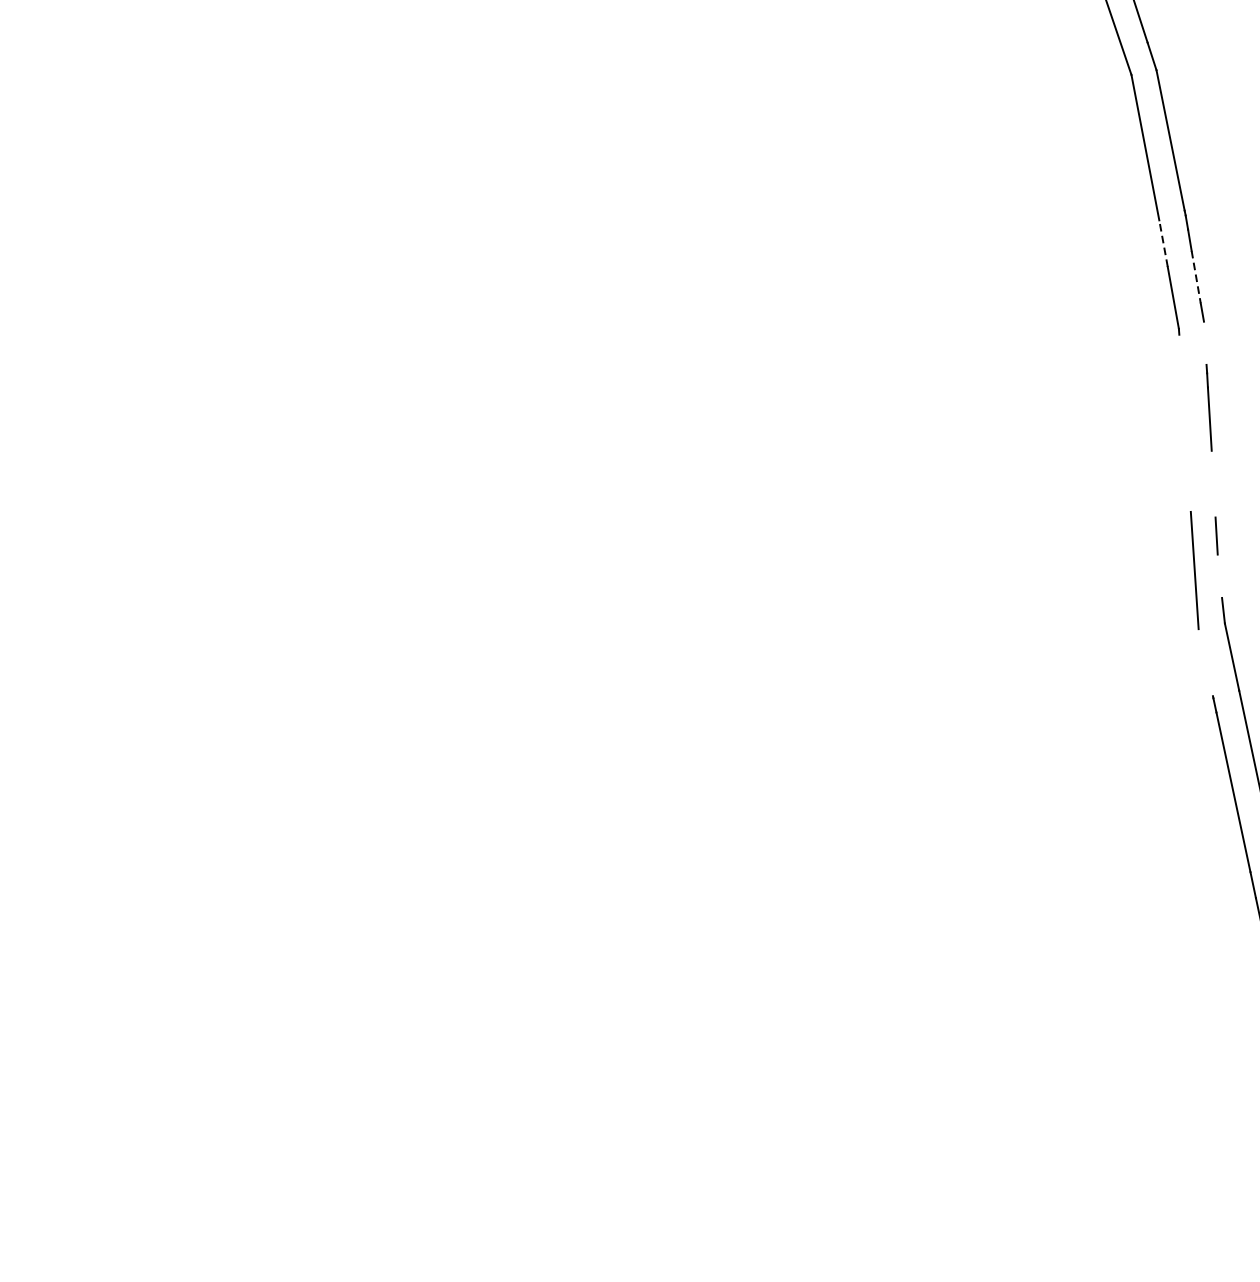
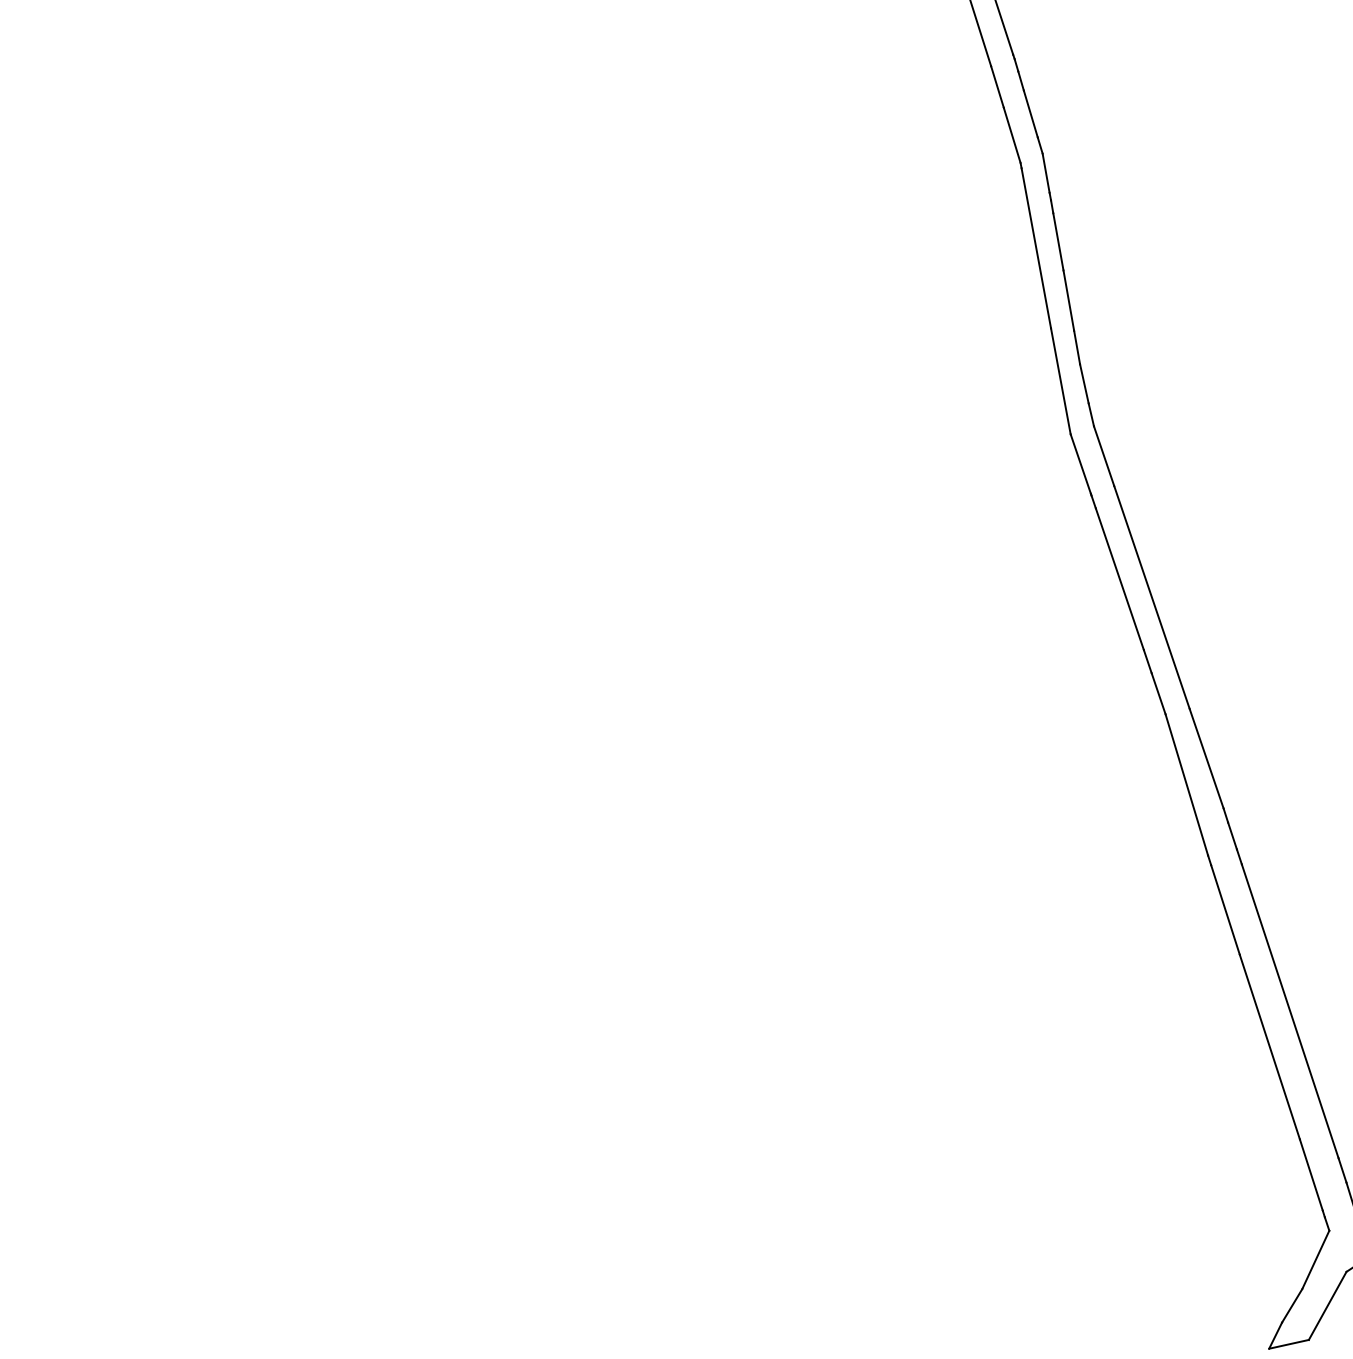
line: (1163, 243) -> (997, 86), dashed -> solid
line: (1195, 277) -> (1030, 114), dashed -> solid
line: (1204, 342) -> (1045, 172), added
line: (1185, 423) -> (1036, 248), added
line: (1213, 483) -> (1068, 300), added
line: (1220, 575) -> (1084, 383), added
line: (1205, 662) -> (1080, 463), added

